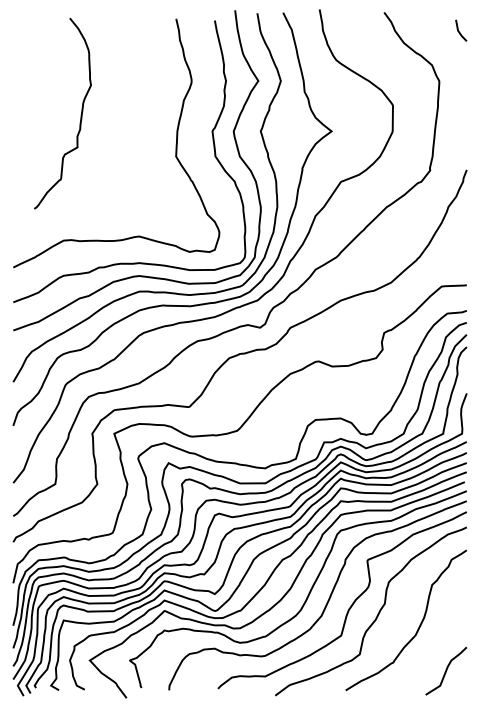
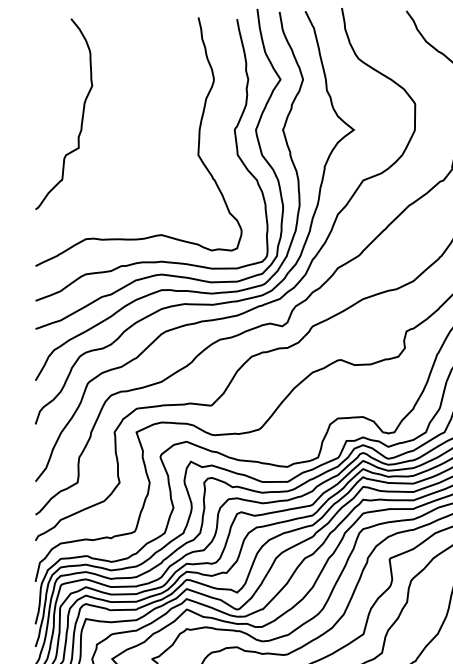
curve: (80, 115) -> (81, 116), moved

